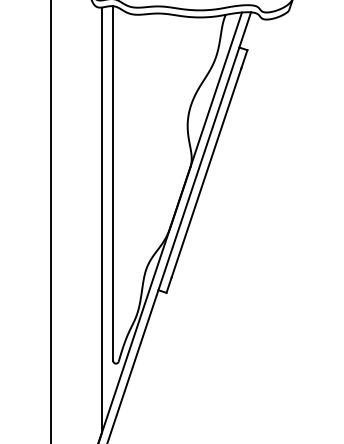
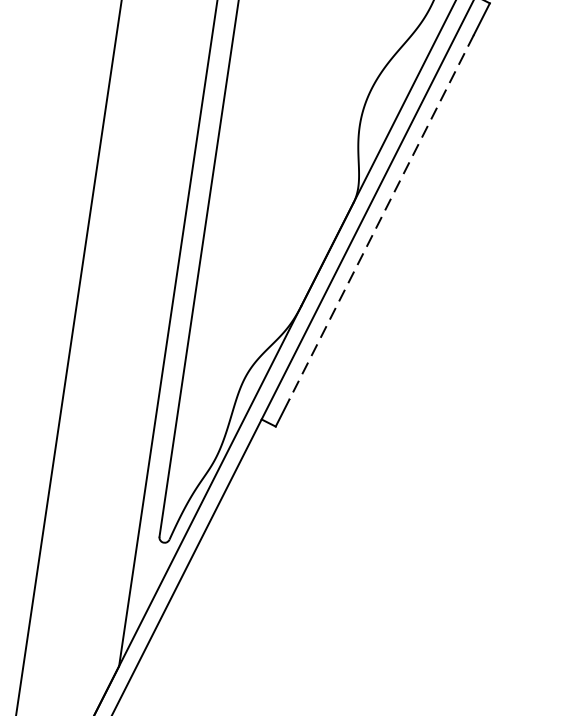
line: (206, 173) -> (381, 218), solid -> dashed

